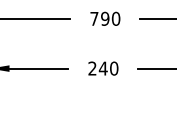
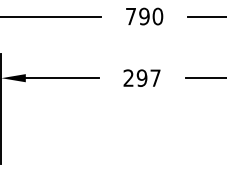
text: (108, 68) -> (148, 77), 240 -> 297

